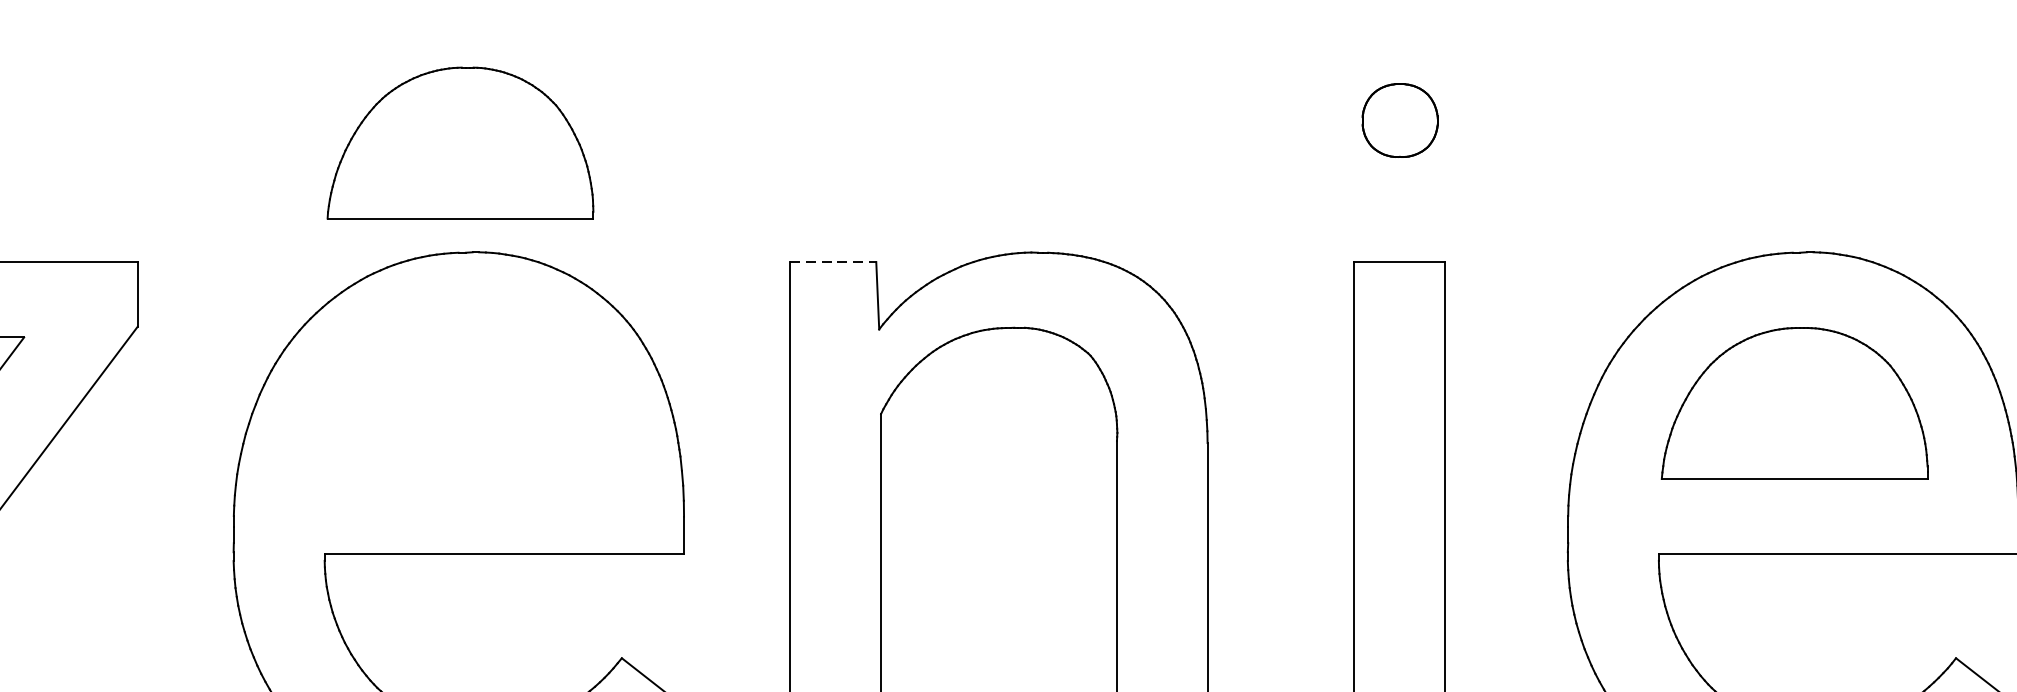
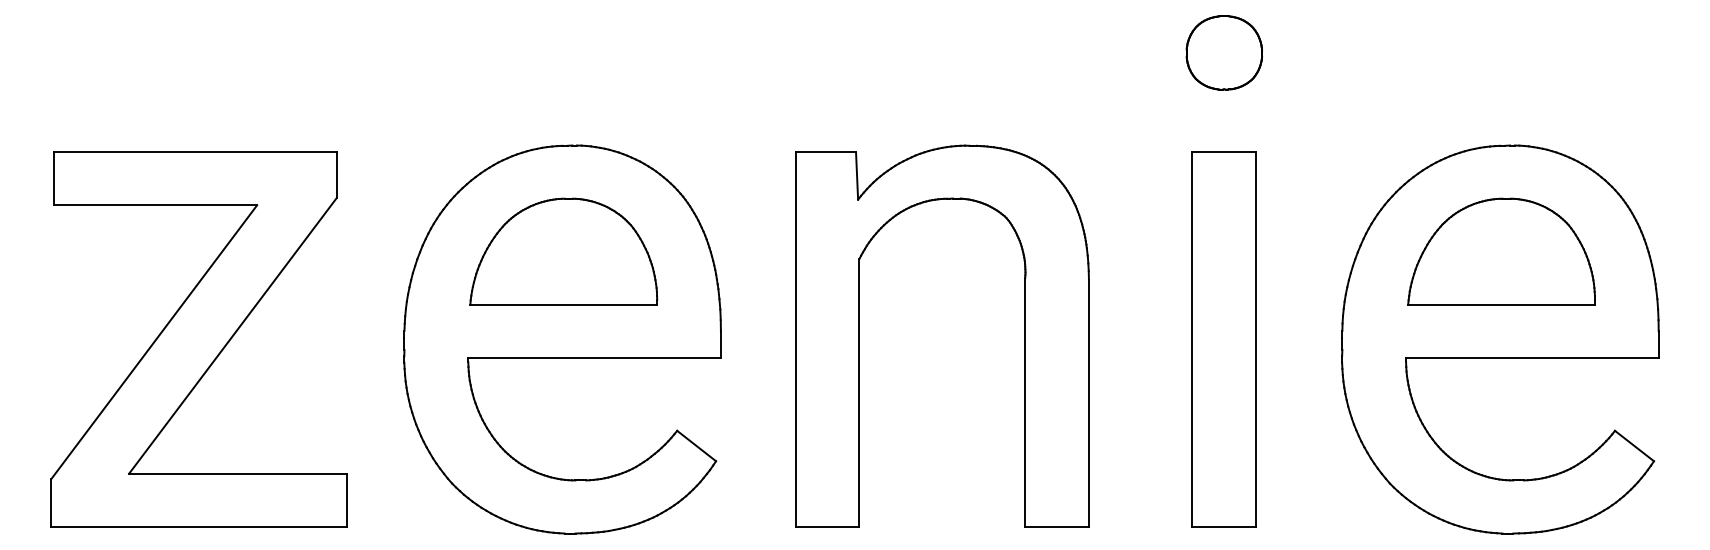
part: (1399, 119) -> (1223, 52), size x1.43
part: (460, 142) -> (563, 251), moved
line: (834, 262) -> (826, 152), dashed -> solid

